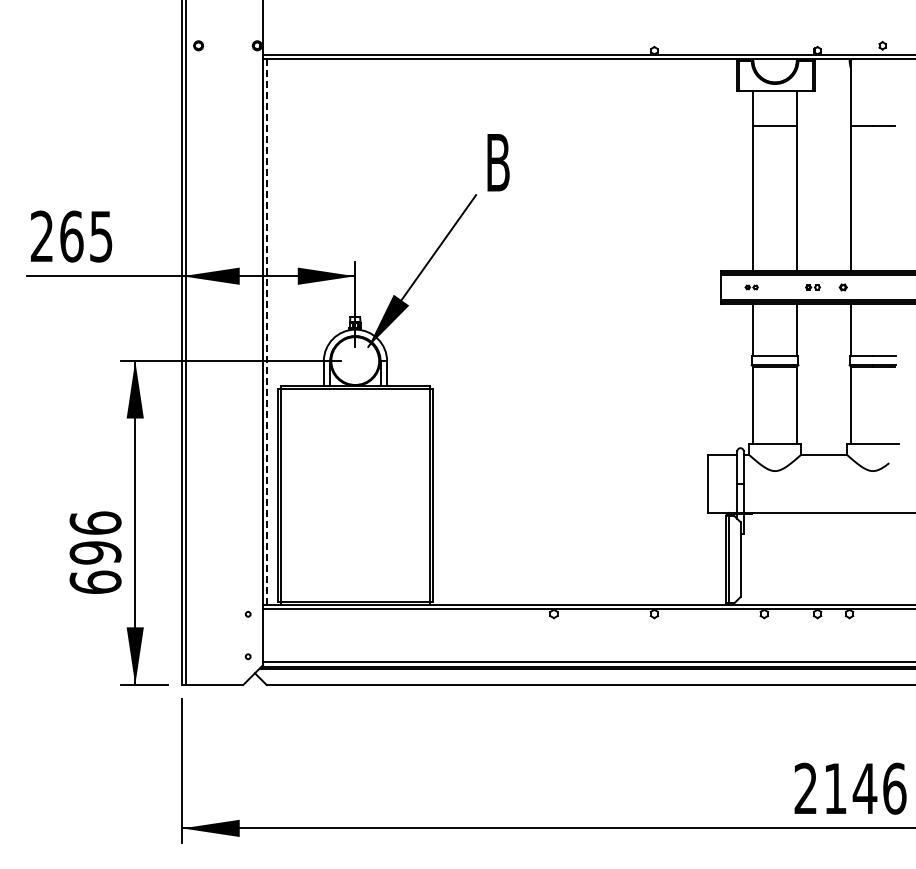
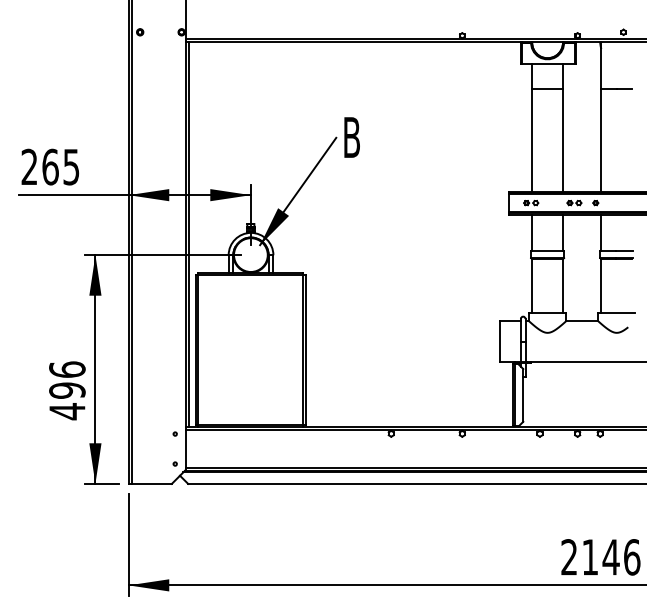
text: (498, 162) -> (352, 137), moved
part: (751, 287) -> (530, 203), size x1.67
part: (812, 287) -> (574, 203), size x1.43
line: (267, 331) -> (188, 234), dashed -> solid
text: (95, 582) -> (67, 411), 696 -> 496

